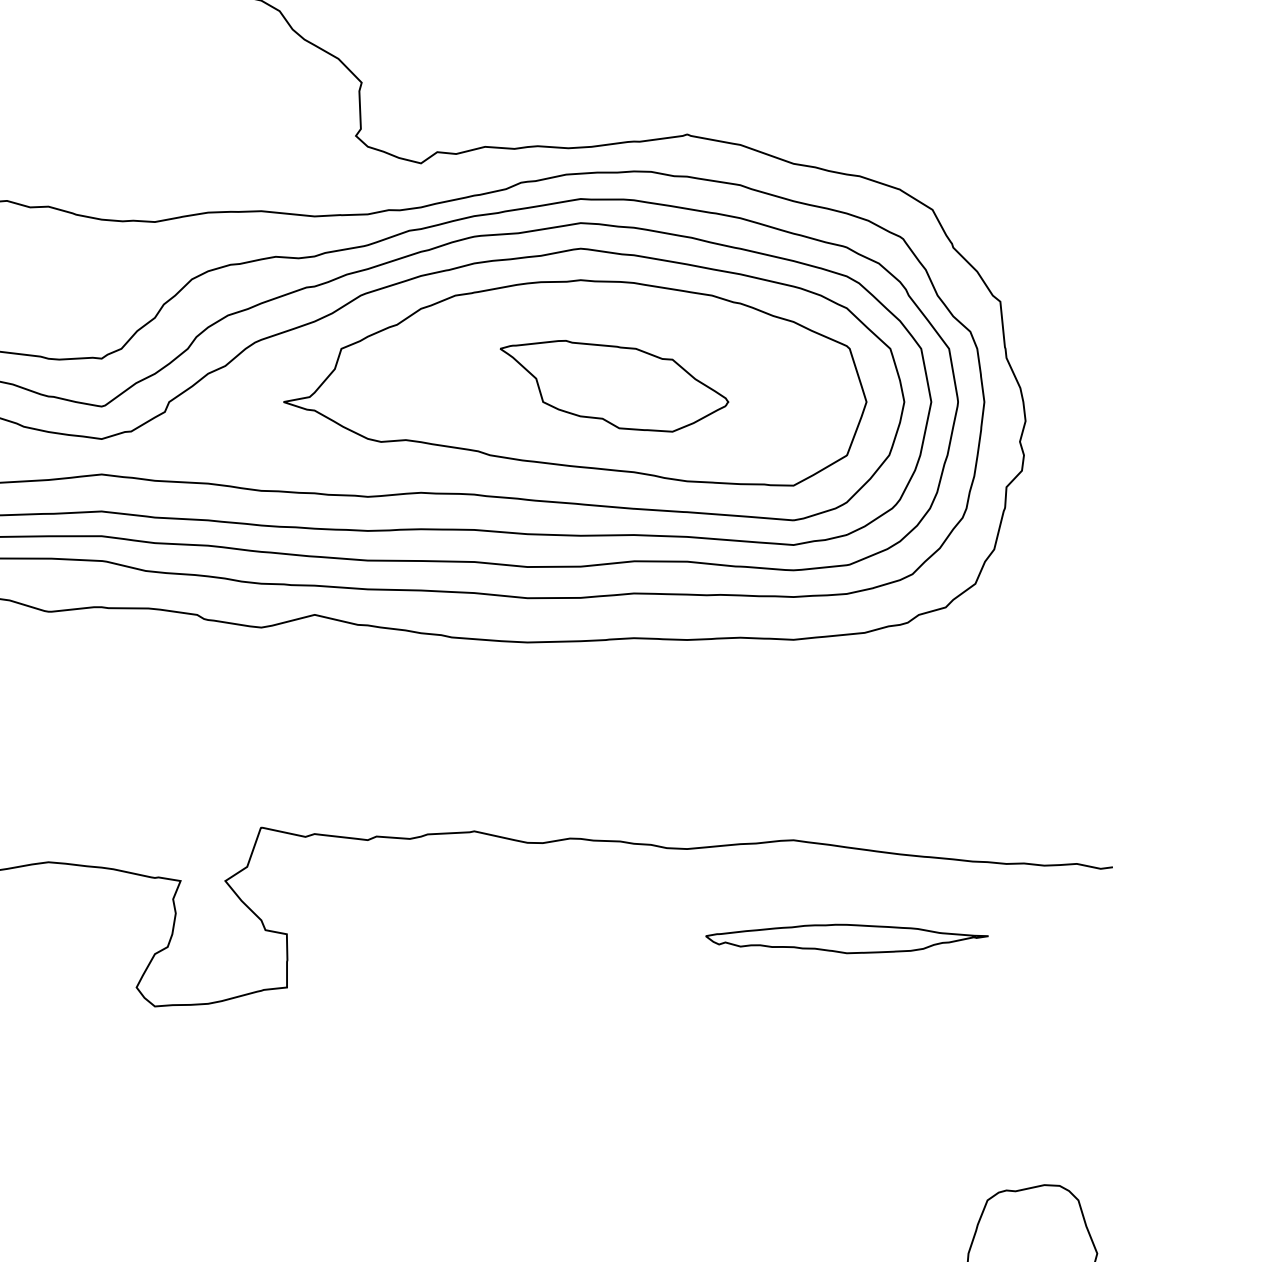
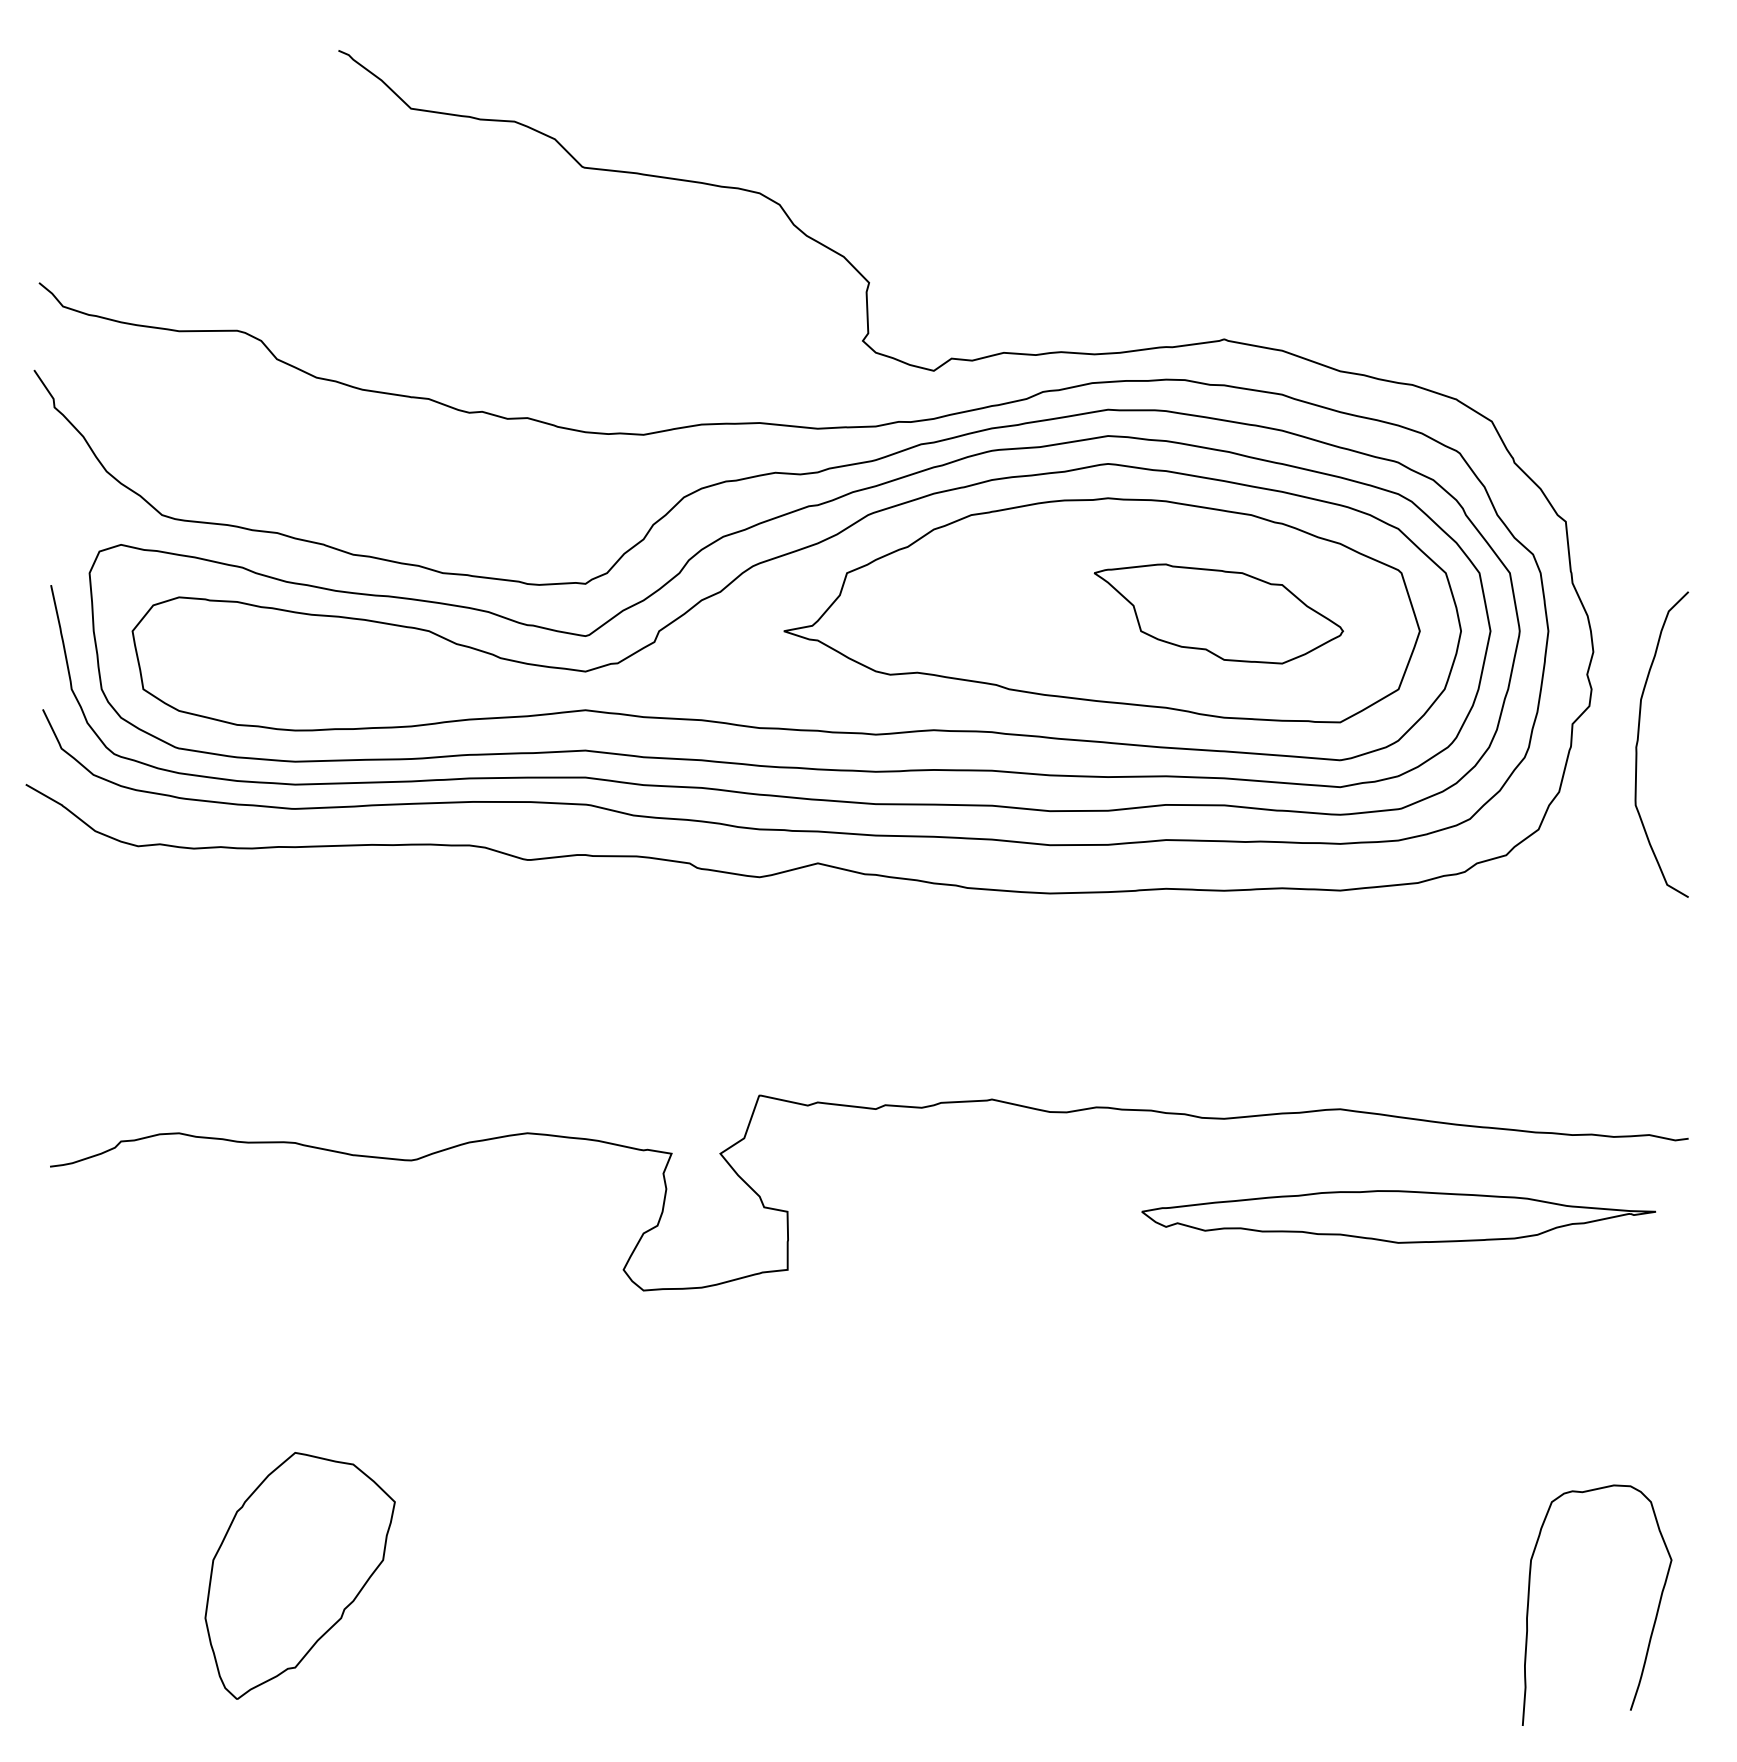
part: (614, 385) -> (1218, 613), moved
curve: (1066, 504) -> (1638, 742), added
part: (846, 938) -> (1398, 1216), size x1.67

